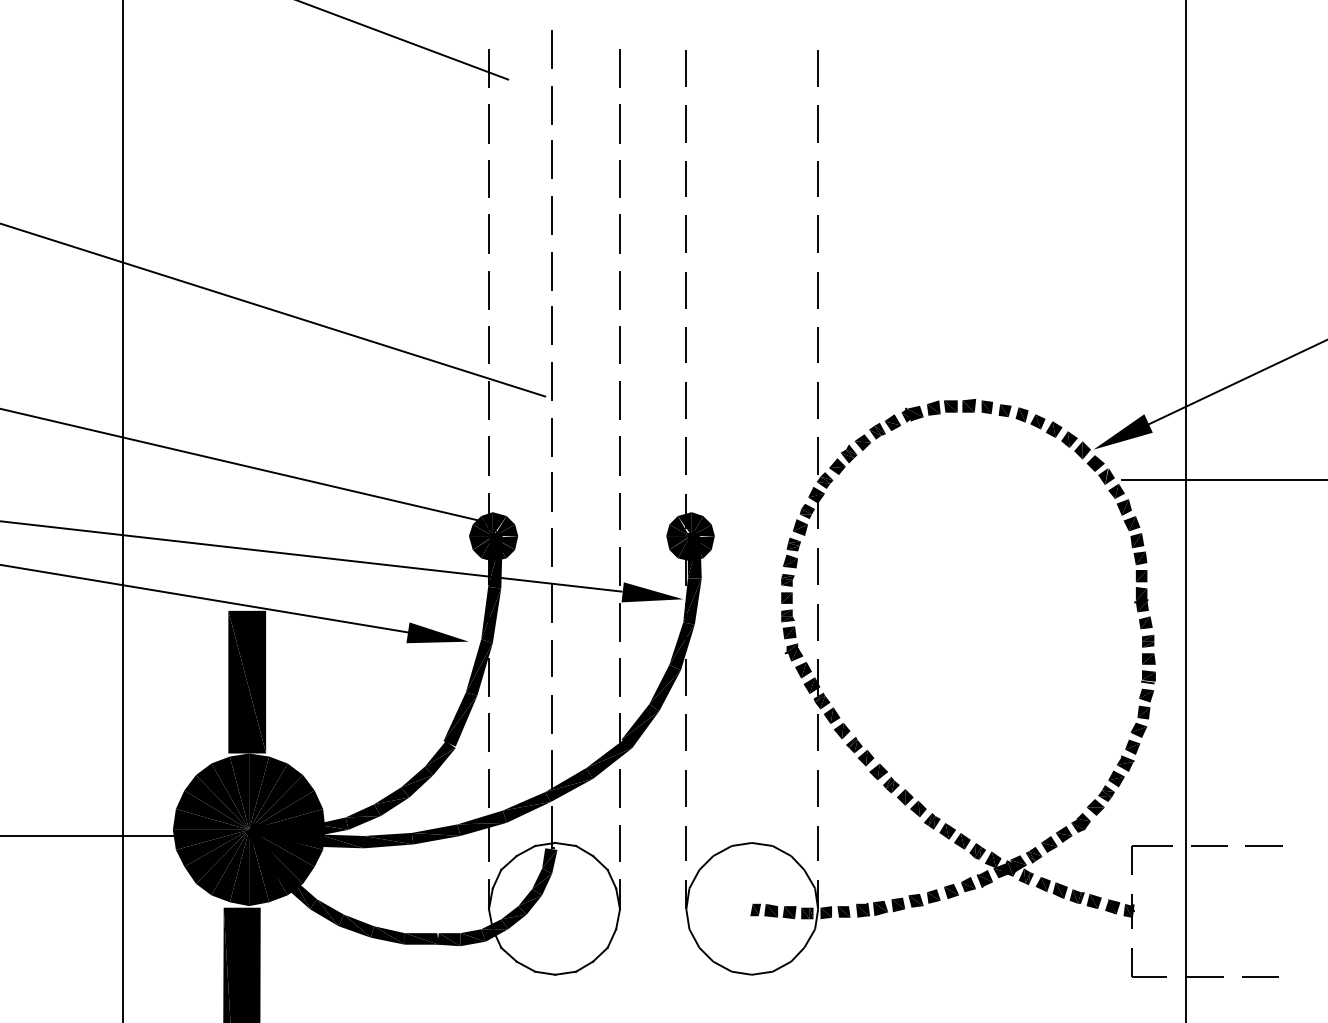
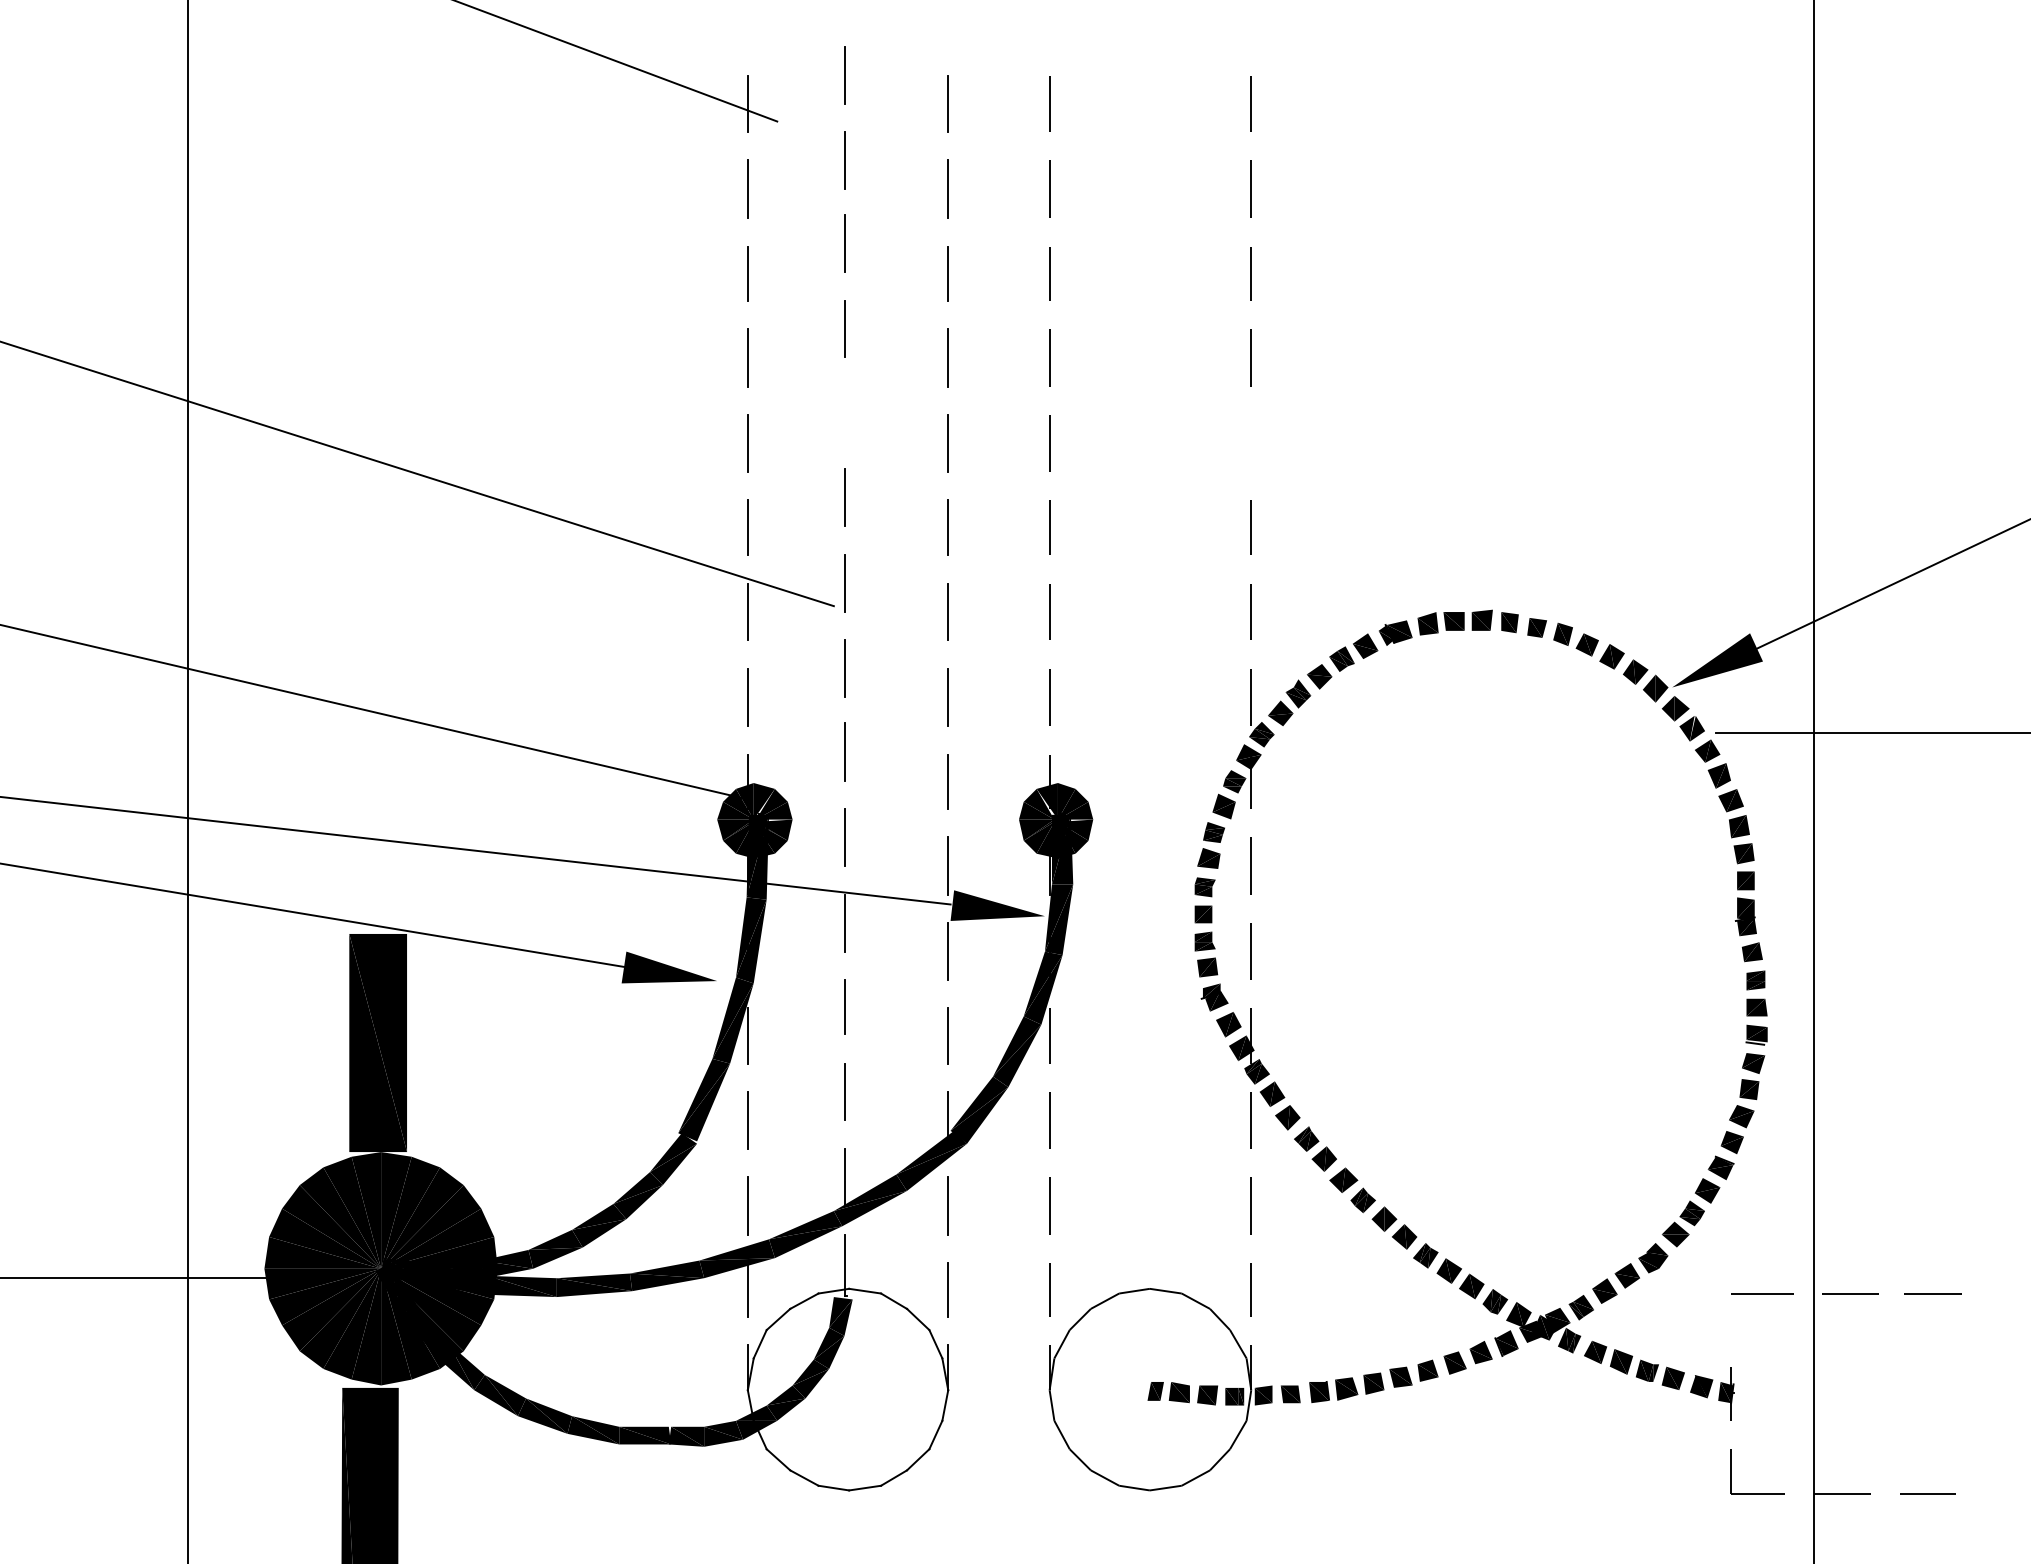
line: (552, 271) -> (844, 414), removed
line: (818, 289) -> (1251, 442), removed
line: (1131, 860) -> (1730, 1315), removed

